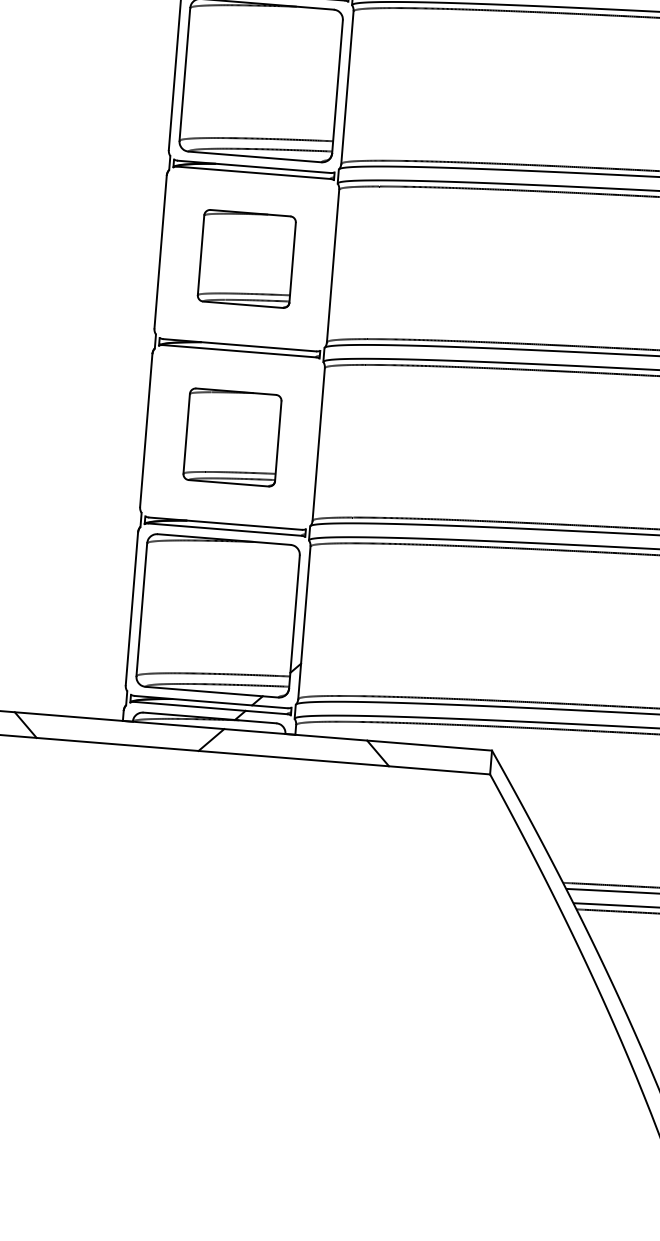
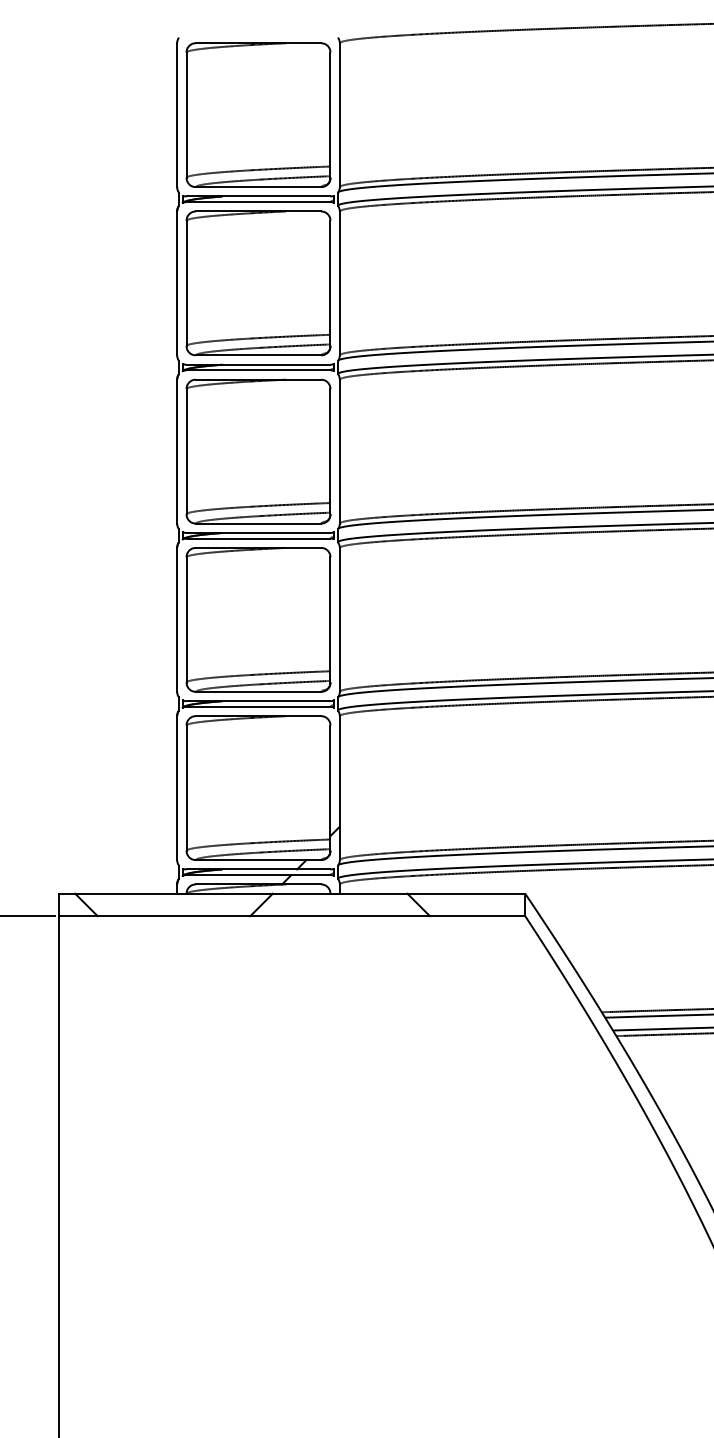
part: (246, 258) -> (258, 451), size x1.67
part: (232, 437) -> (258, 619), size x1.67

